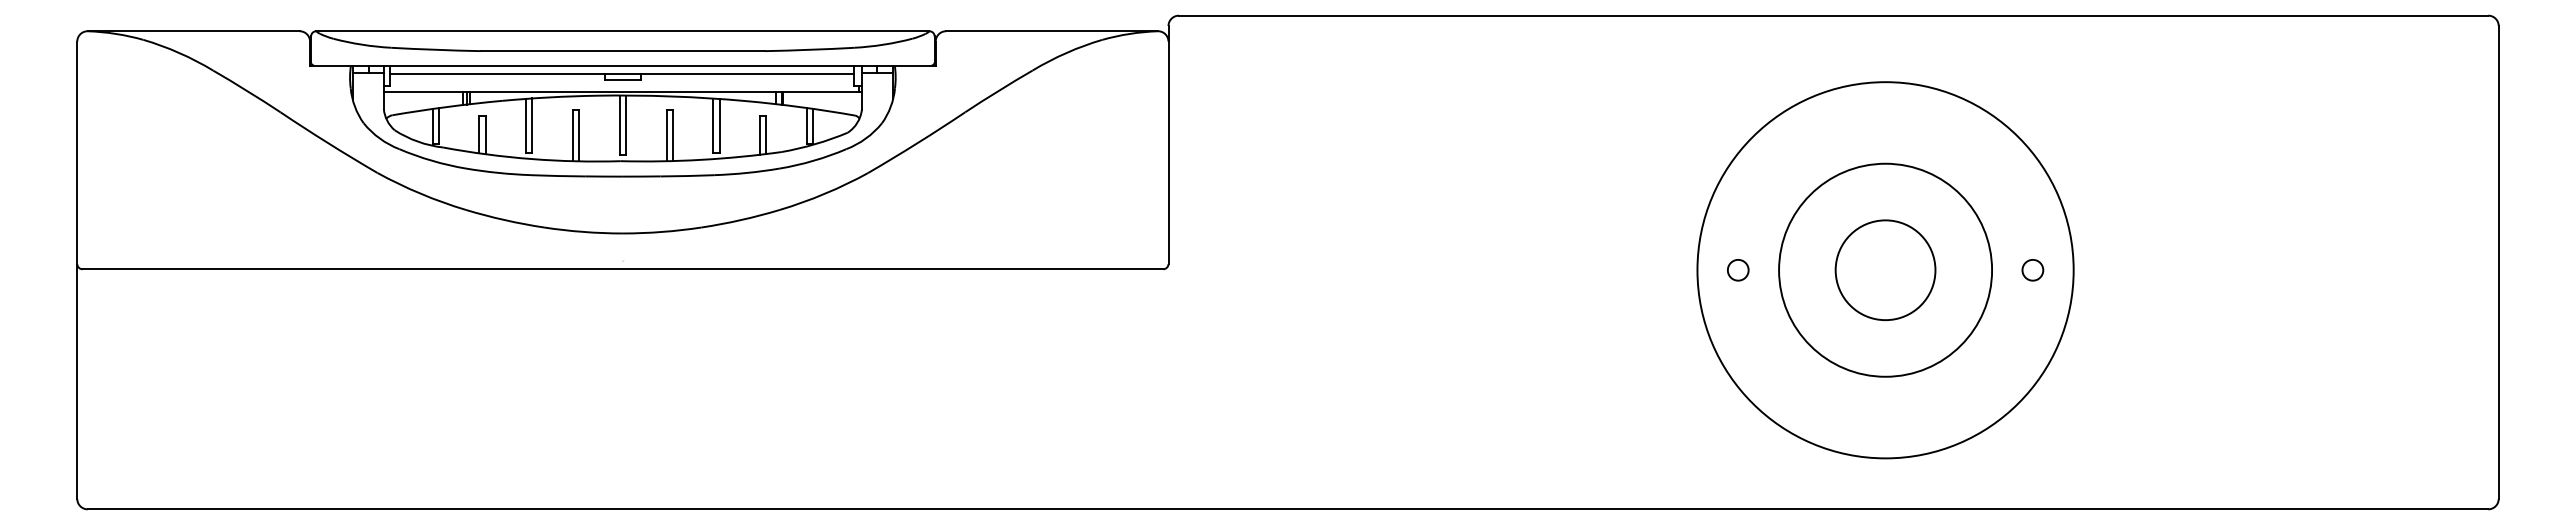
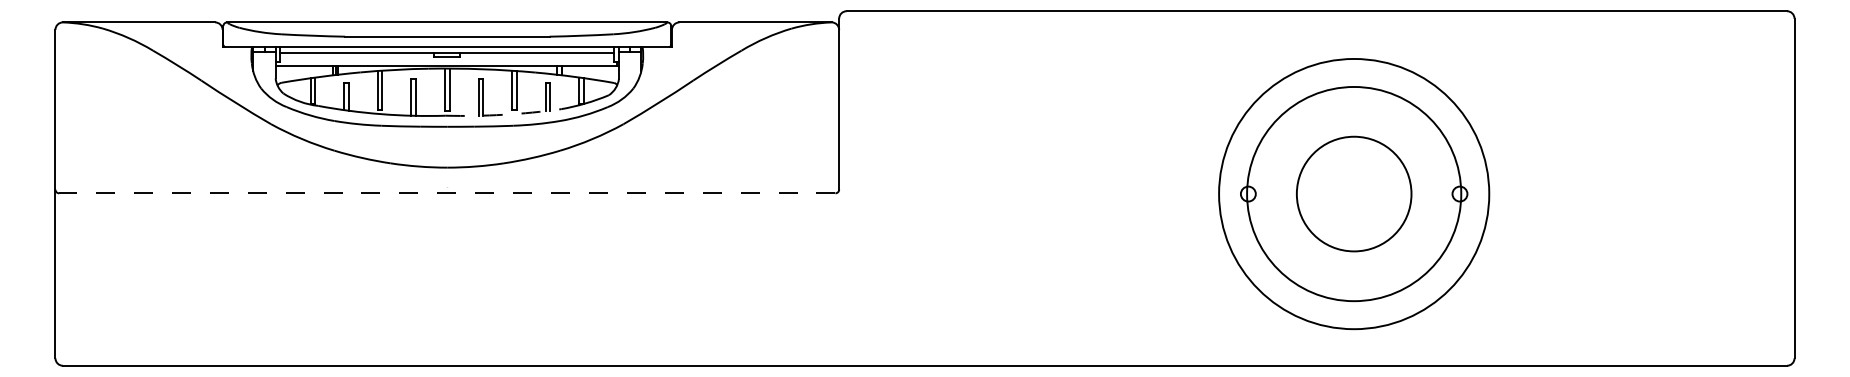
arc: (701, 159) -> (503, 114), solid -> dashed
line: (622, 269) -> (447, 193), solid -> dashed
circle: (1885, 269) -> (1354, 193), size x1.4
circle: (1885, 270) -> (1354, 194), size x1.6

